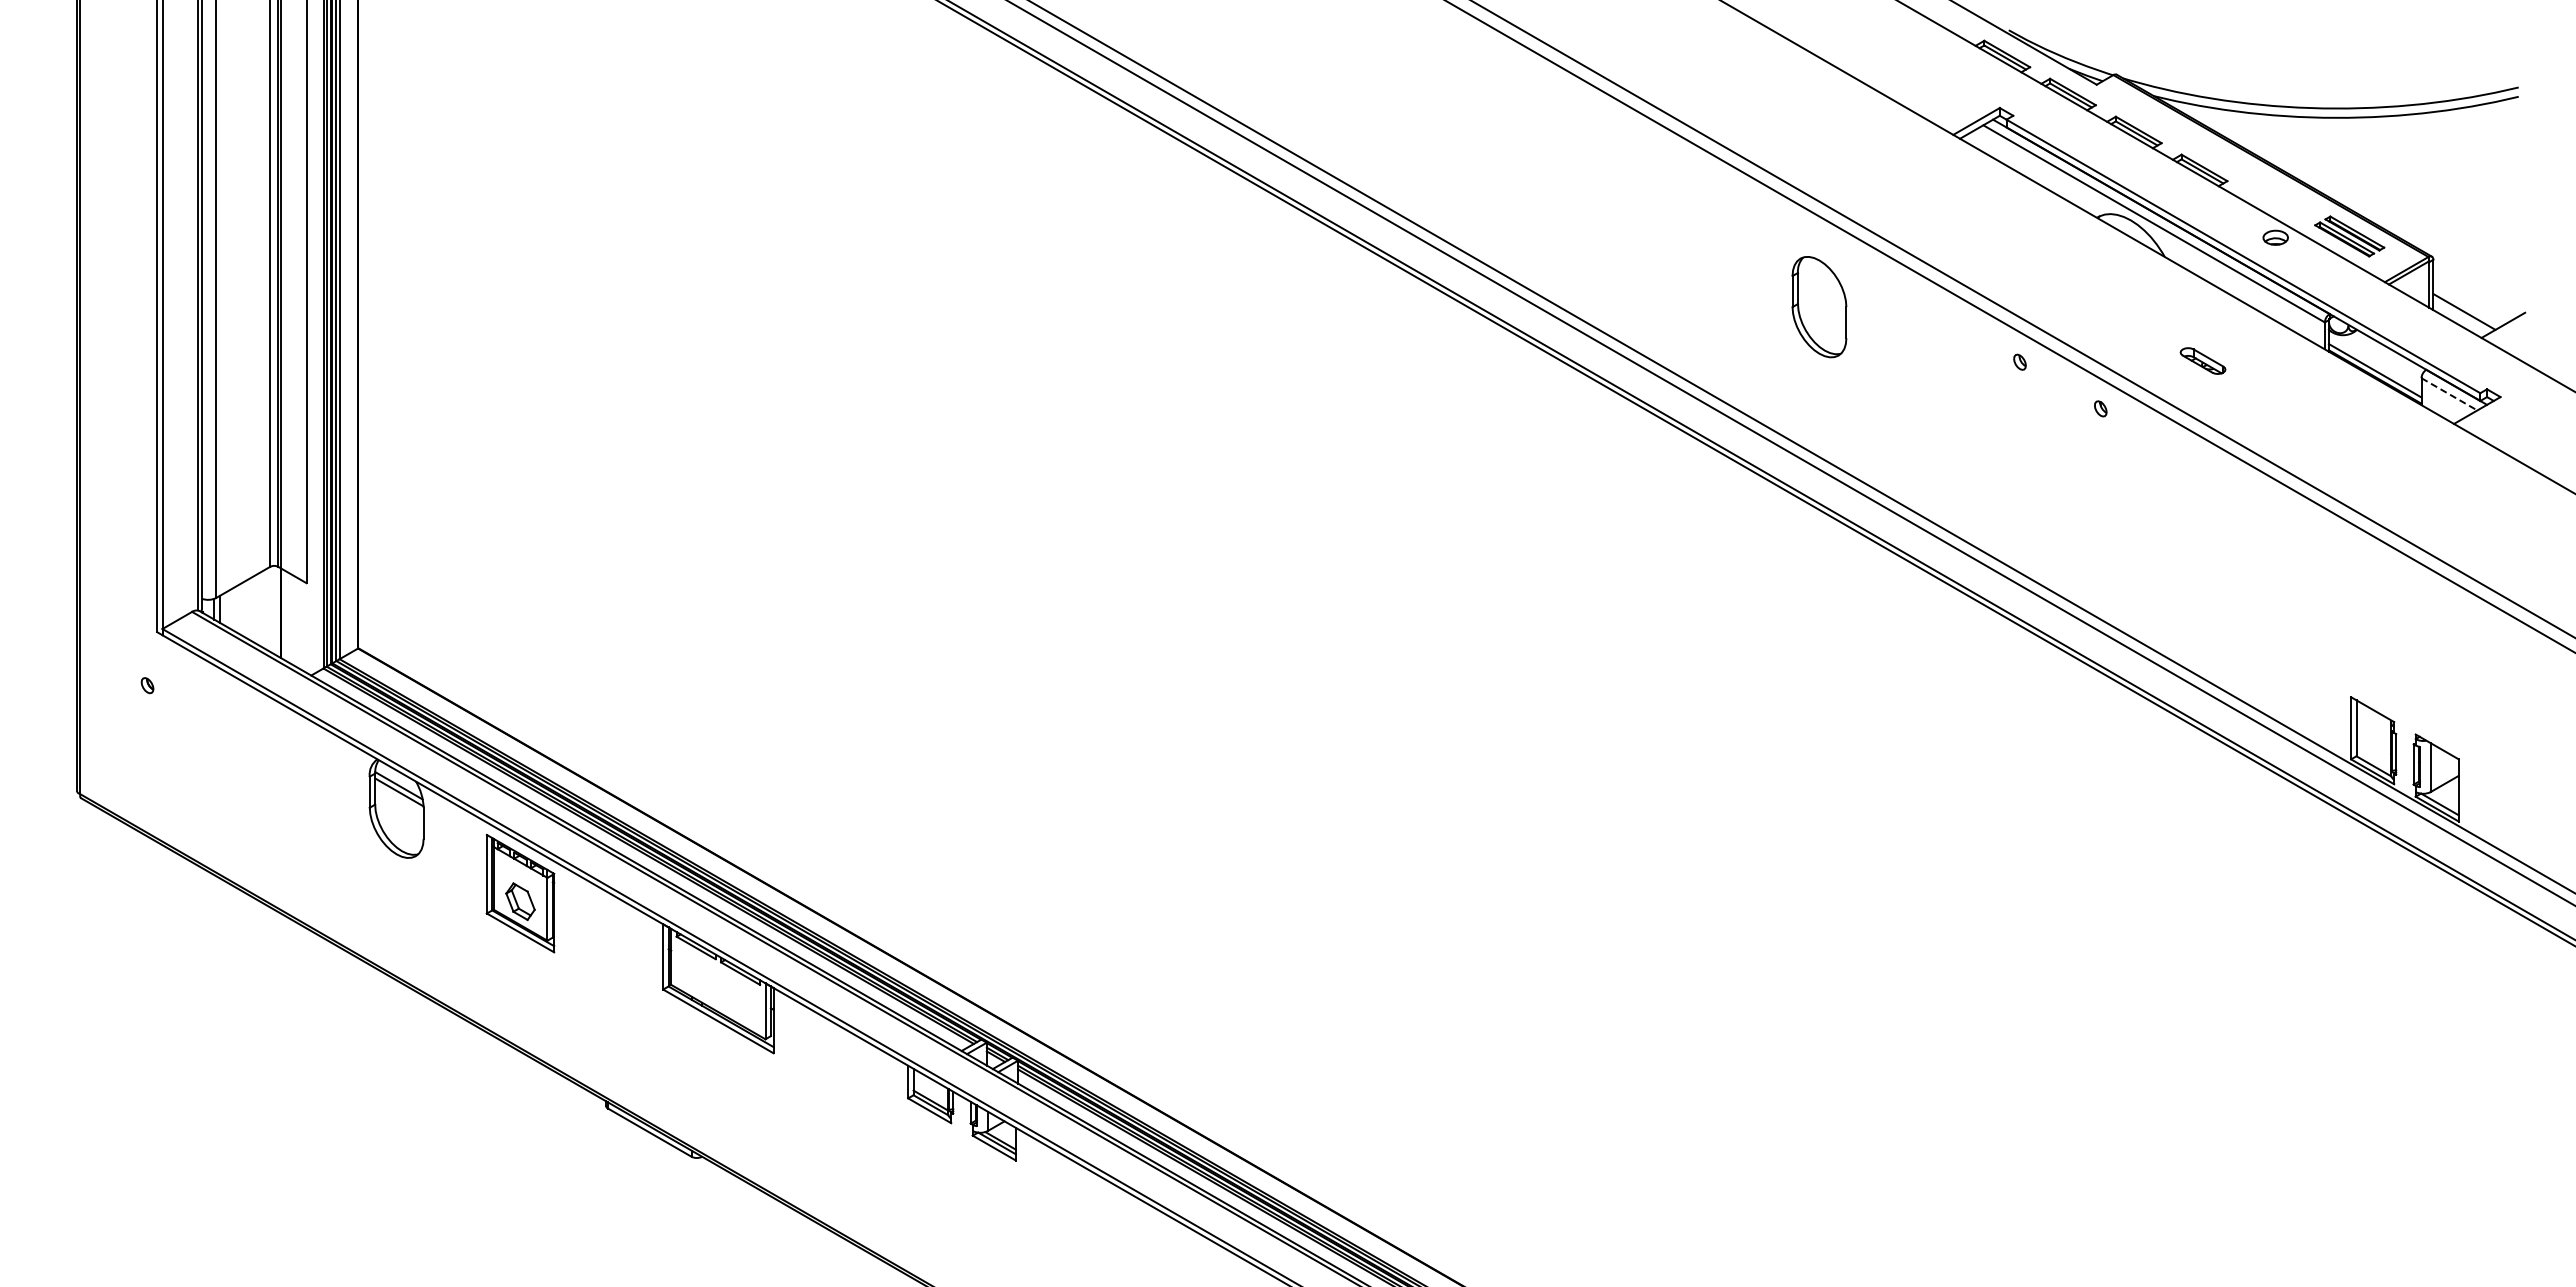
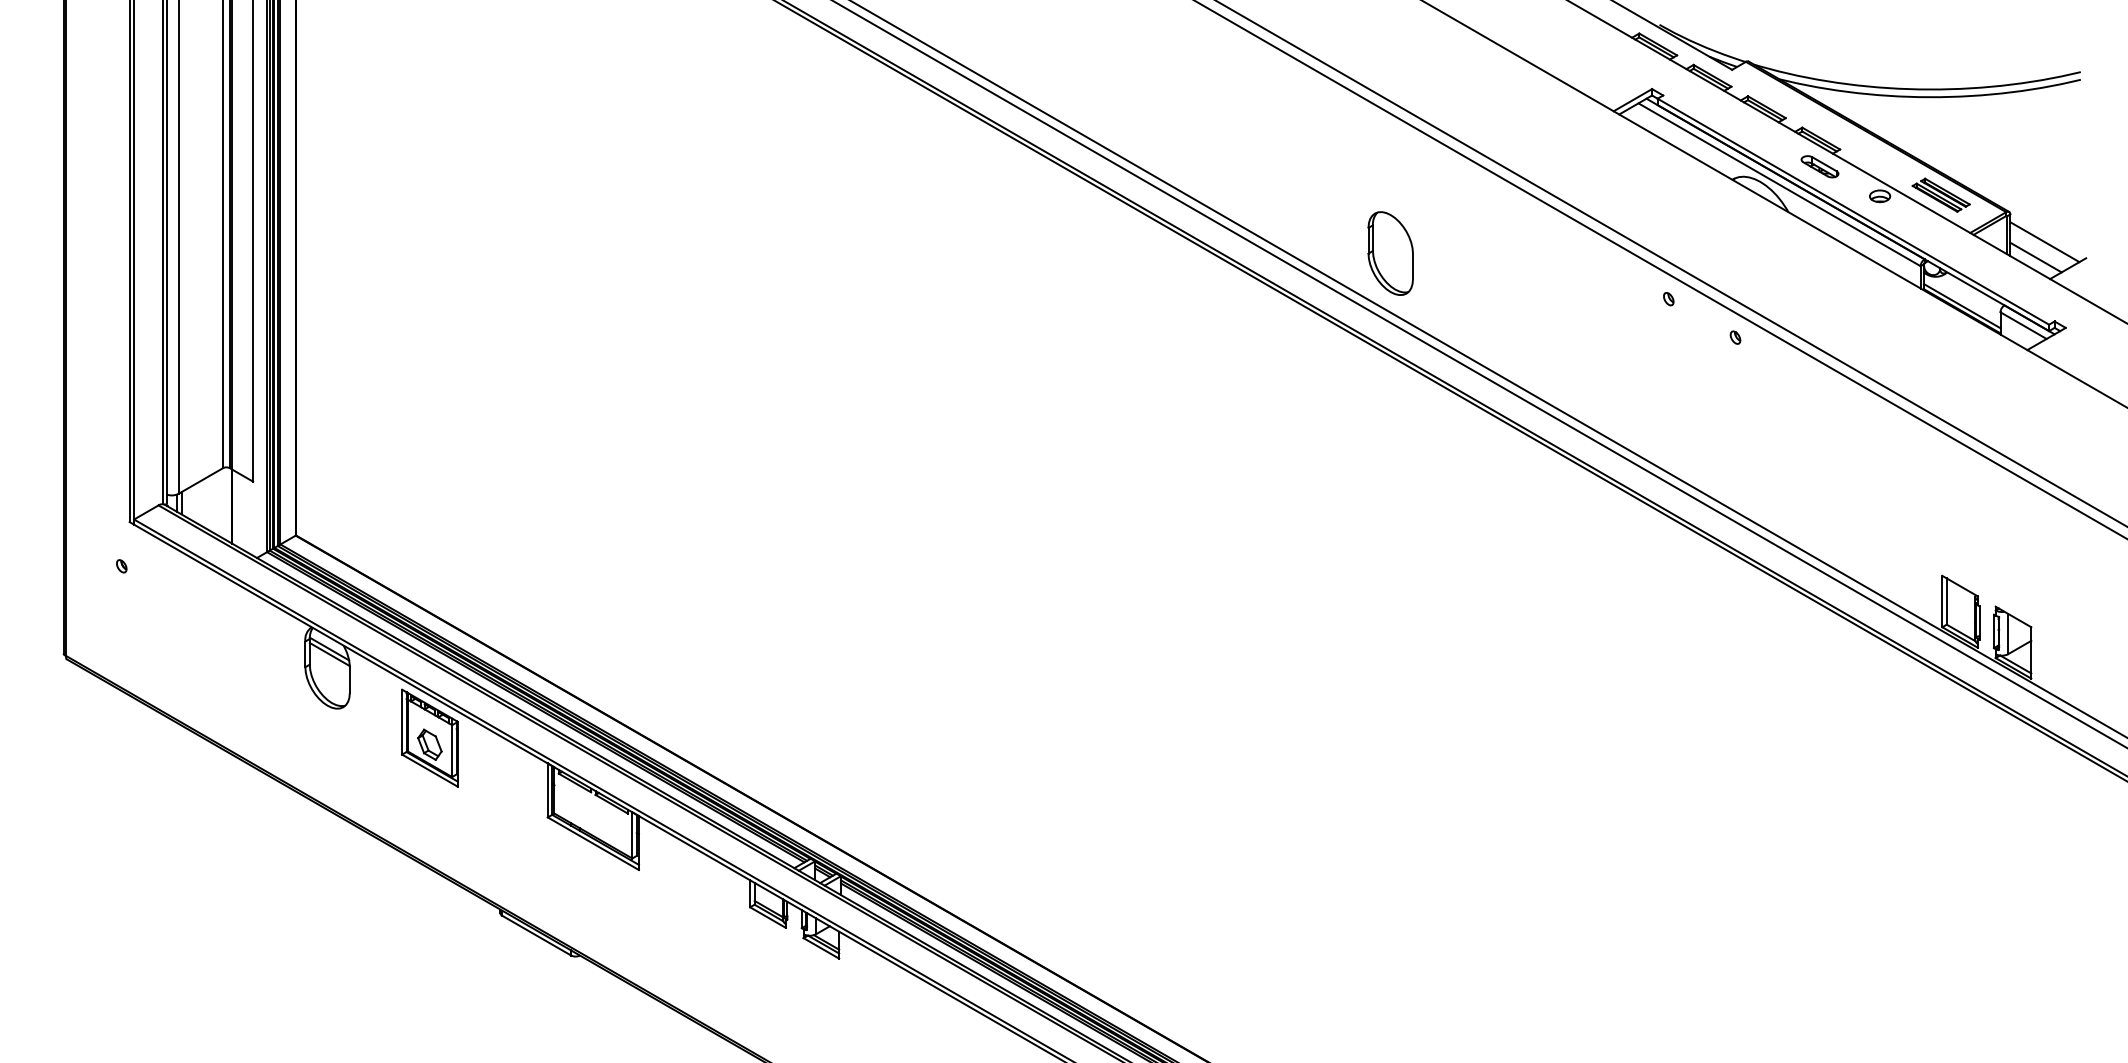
line: (2475, 293) -> (2045, 242), added
part: (1819, 307) -> (1390, 253), moved
part: (2202, 360) -> (1819, 166), moved
line: (2449, 394) -> (2023, 325), dashed -> solid

